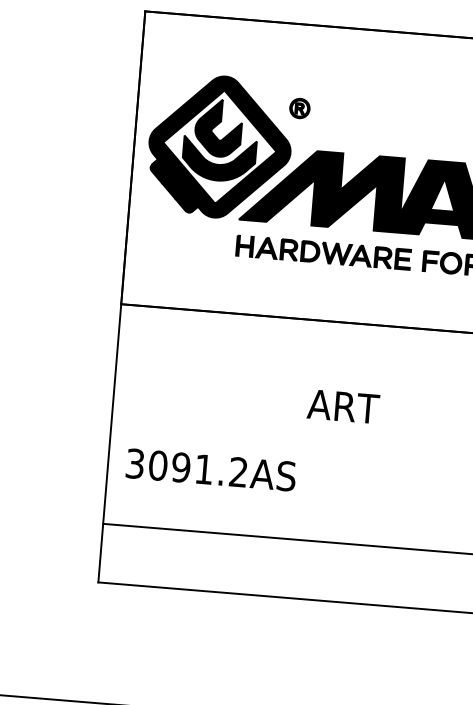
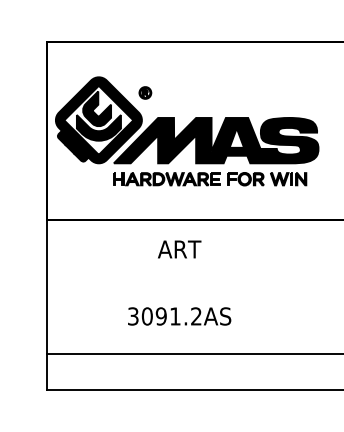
text: (343, 406) -> (179, 249), moved
text: (210, 470) -> (179, 316), moved

